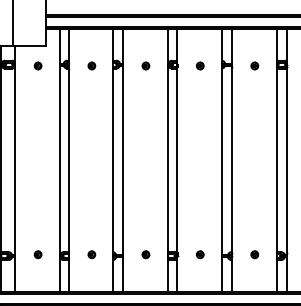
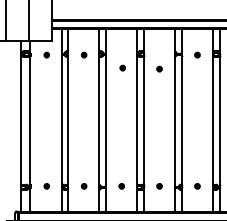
part: (145, 65) -> (122, 67), moved
part: (200, 65) -> (159, 68), moved

